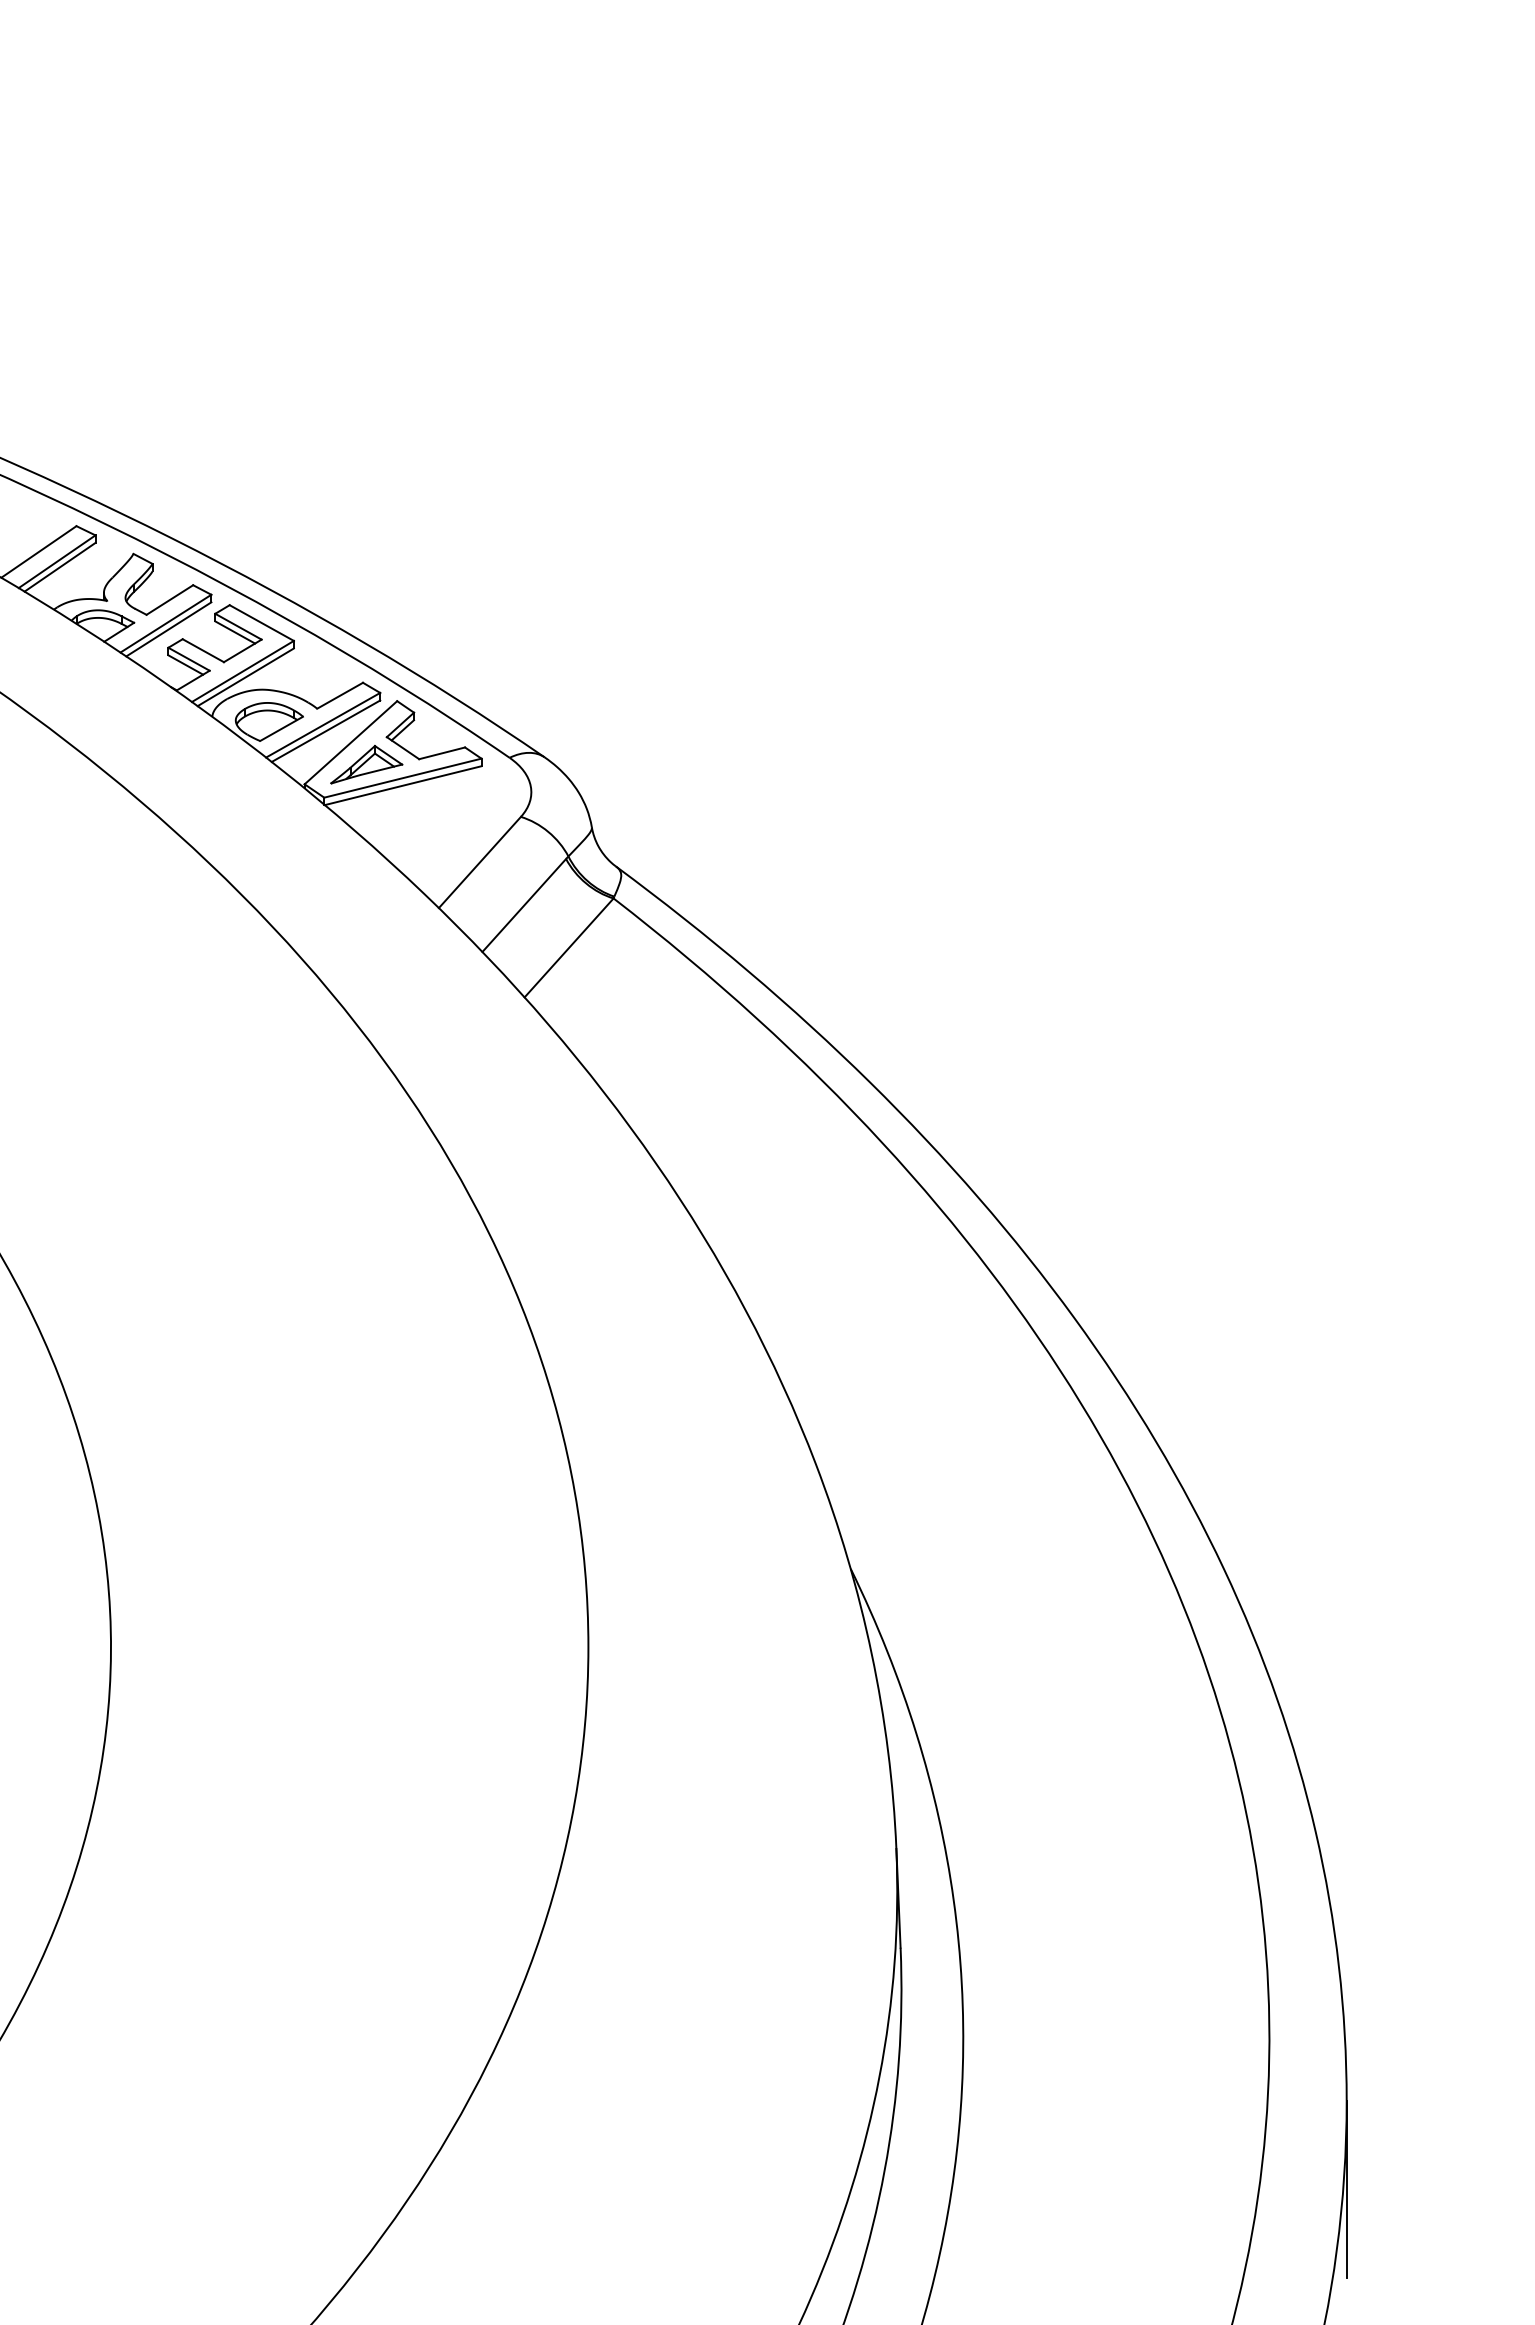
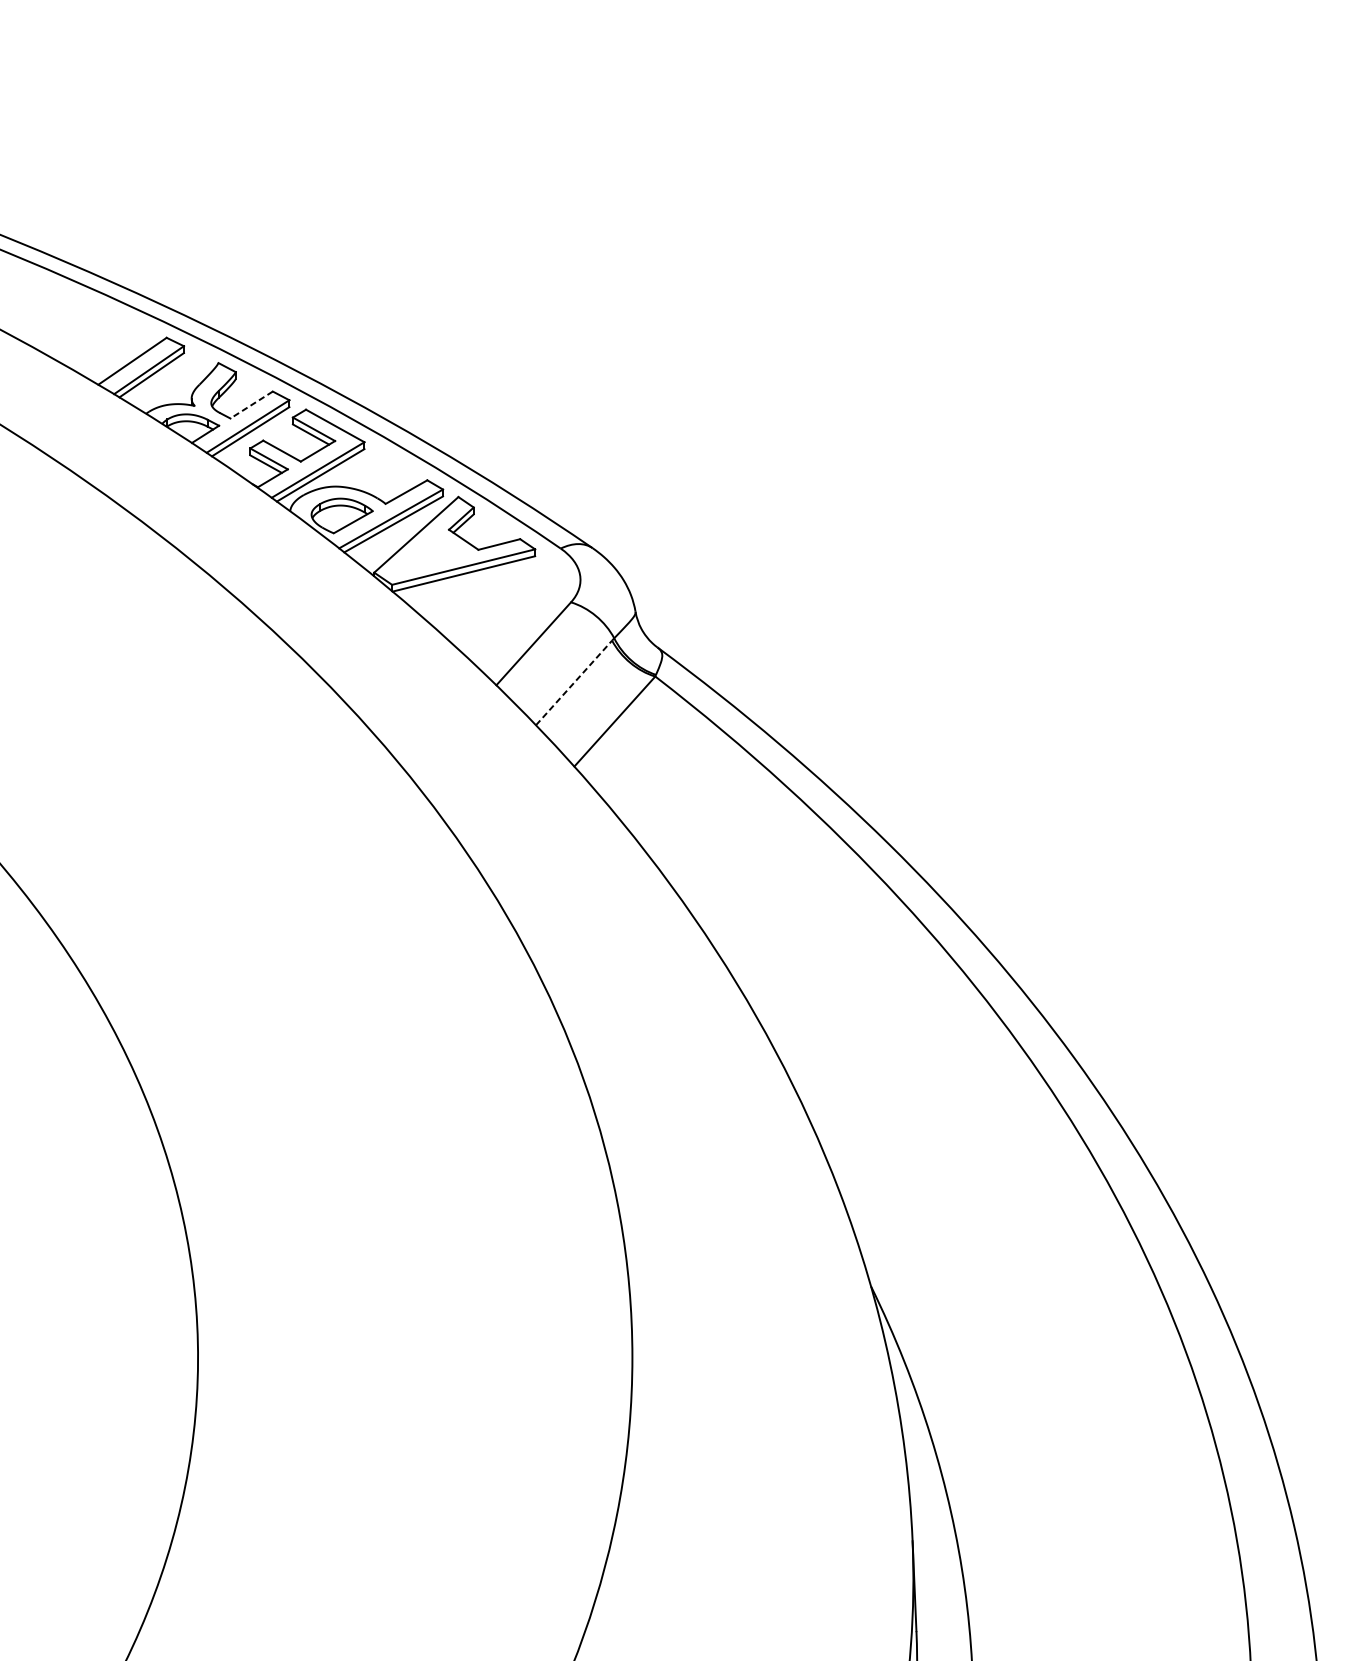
line: (169, 600) -> (251, 405), solid -> dashed
part: (366, 764) -> (430, 554), removed
line: (524, 905) -> (574, 682), solid -> dashed

